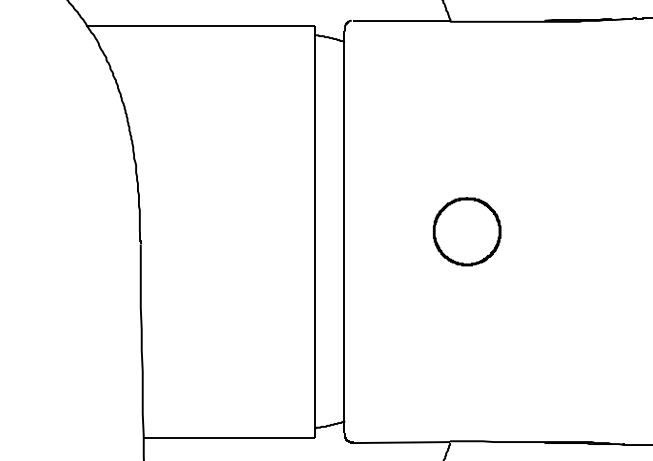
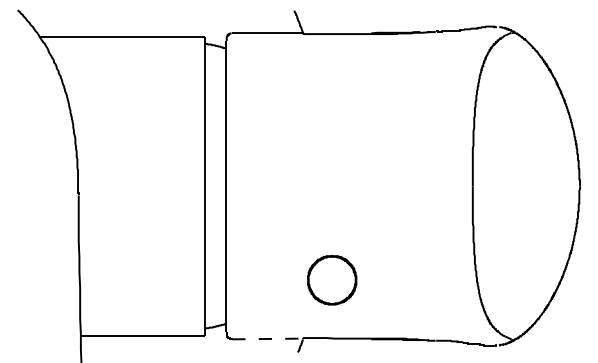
part: (467, 232) -> (332, 280), moved
line: (402, 441) -> (268, 338), solid -> dashed

